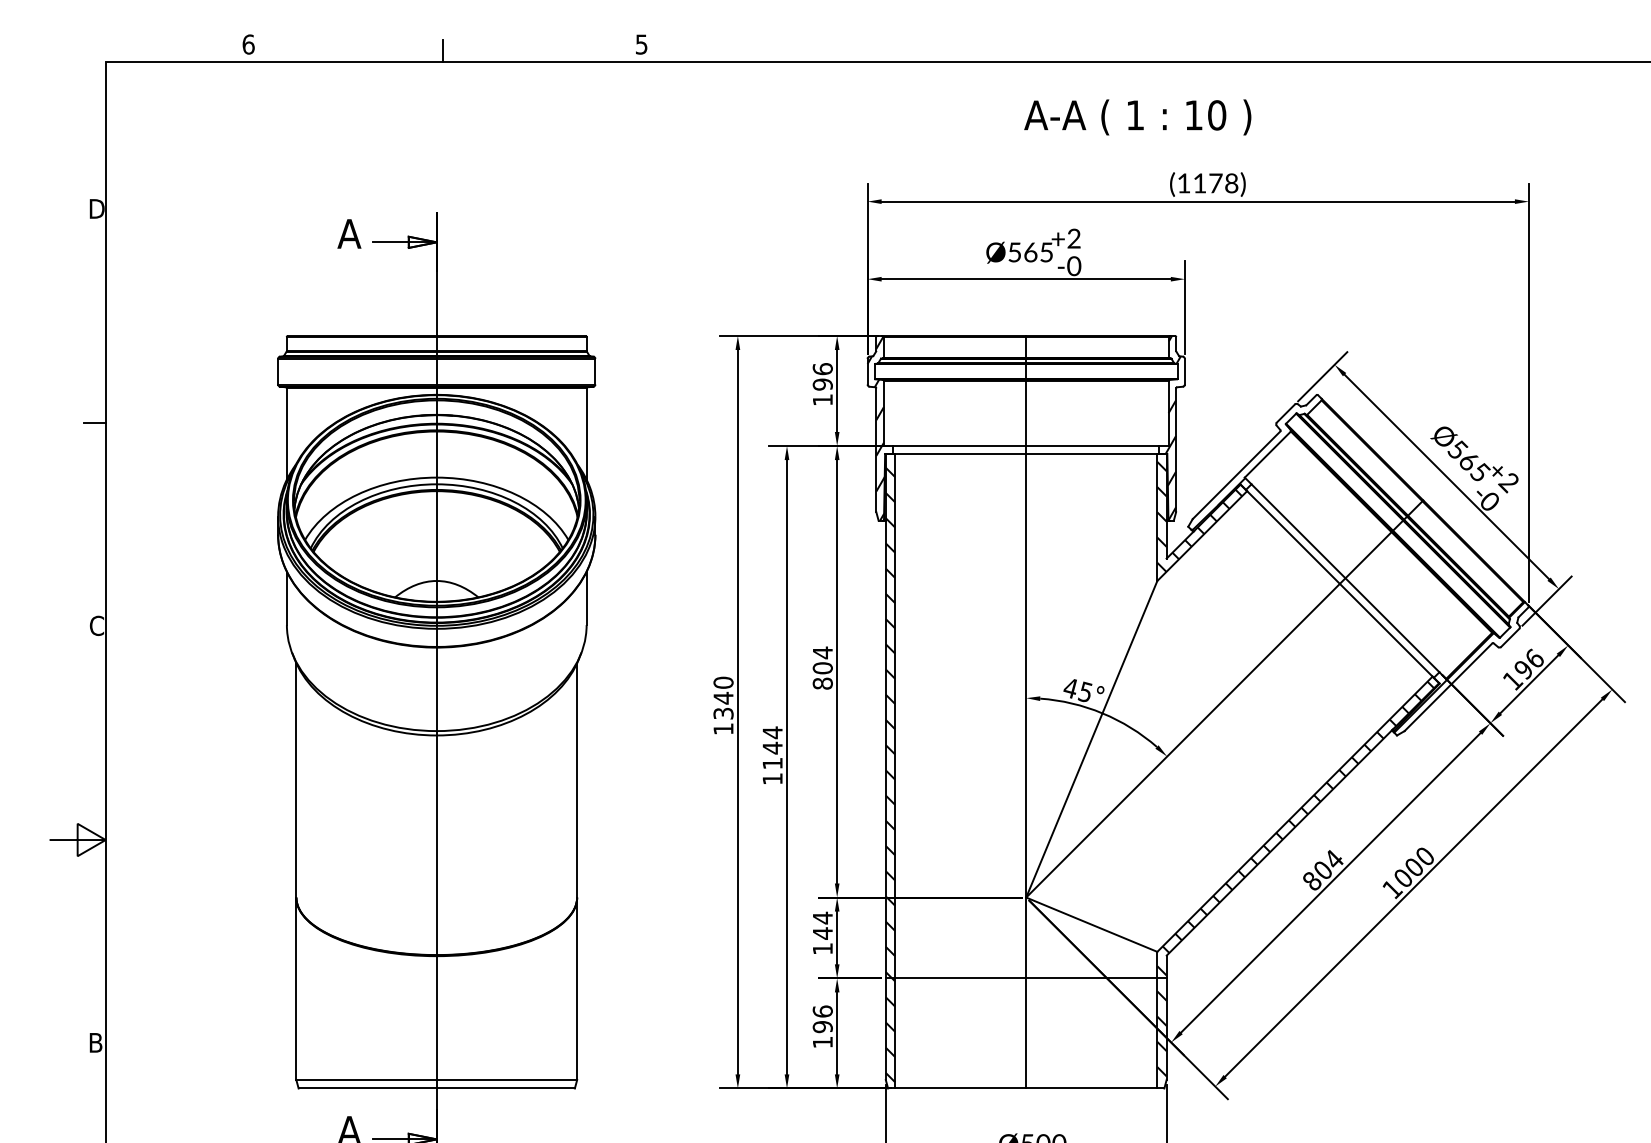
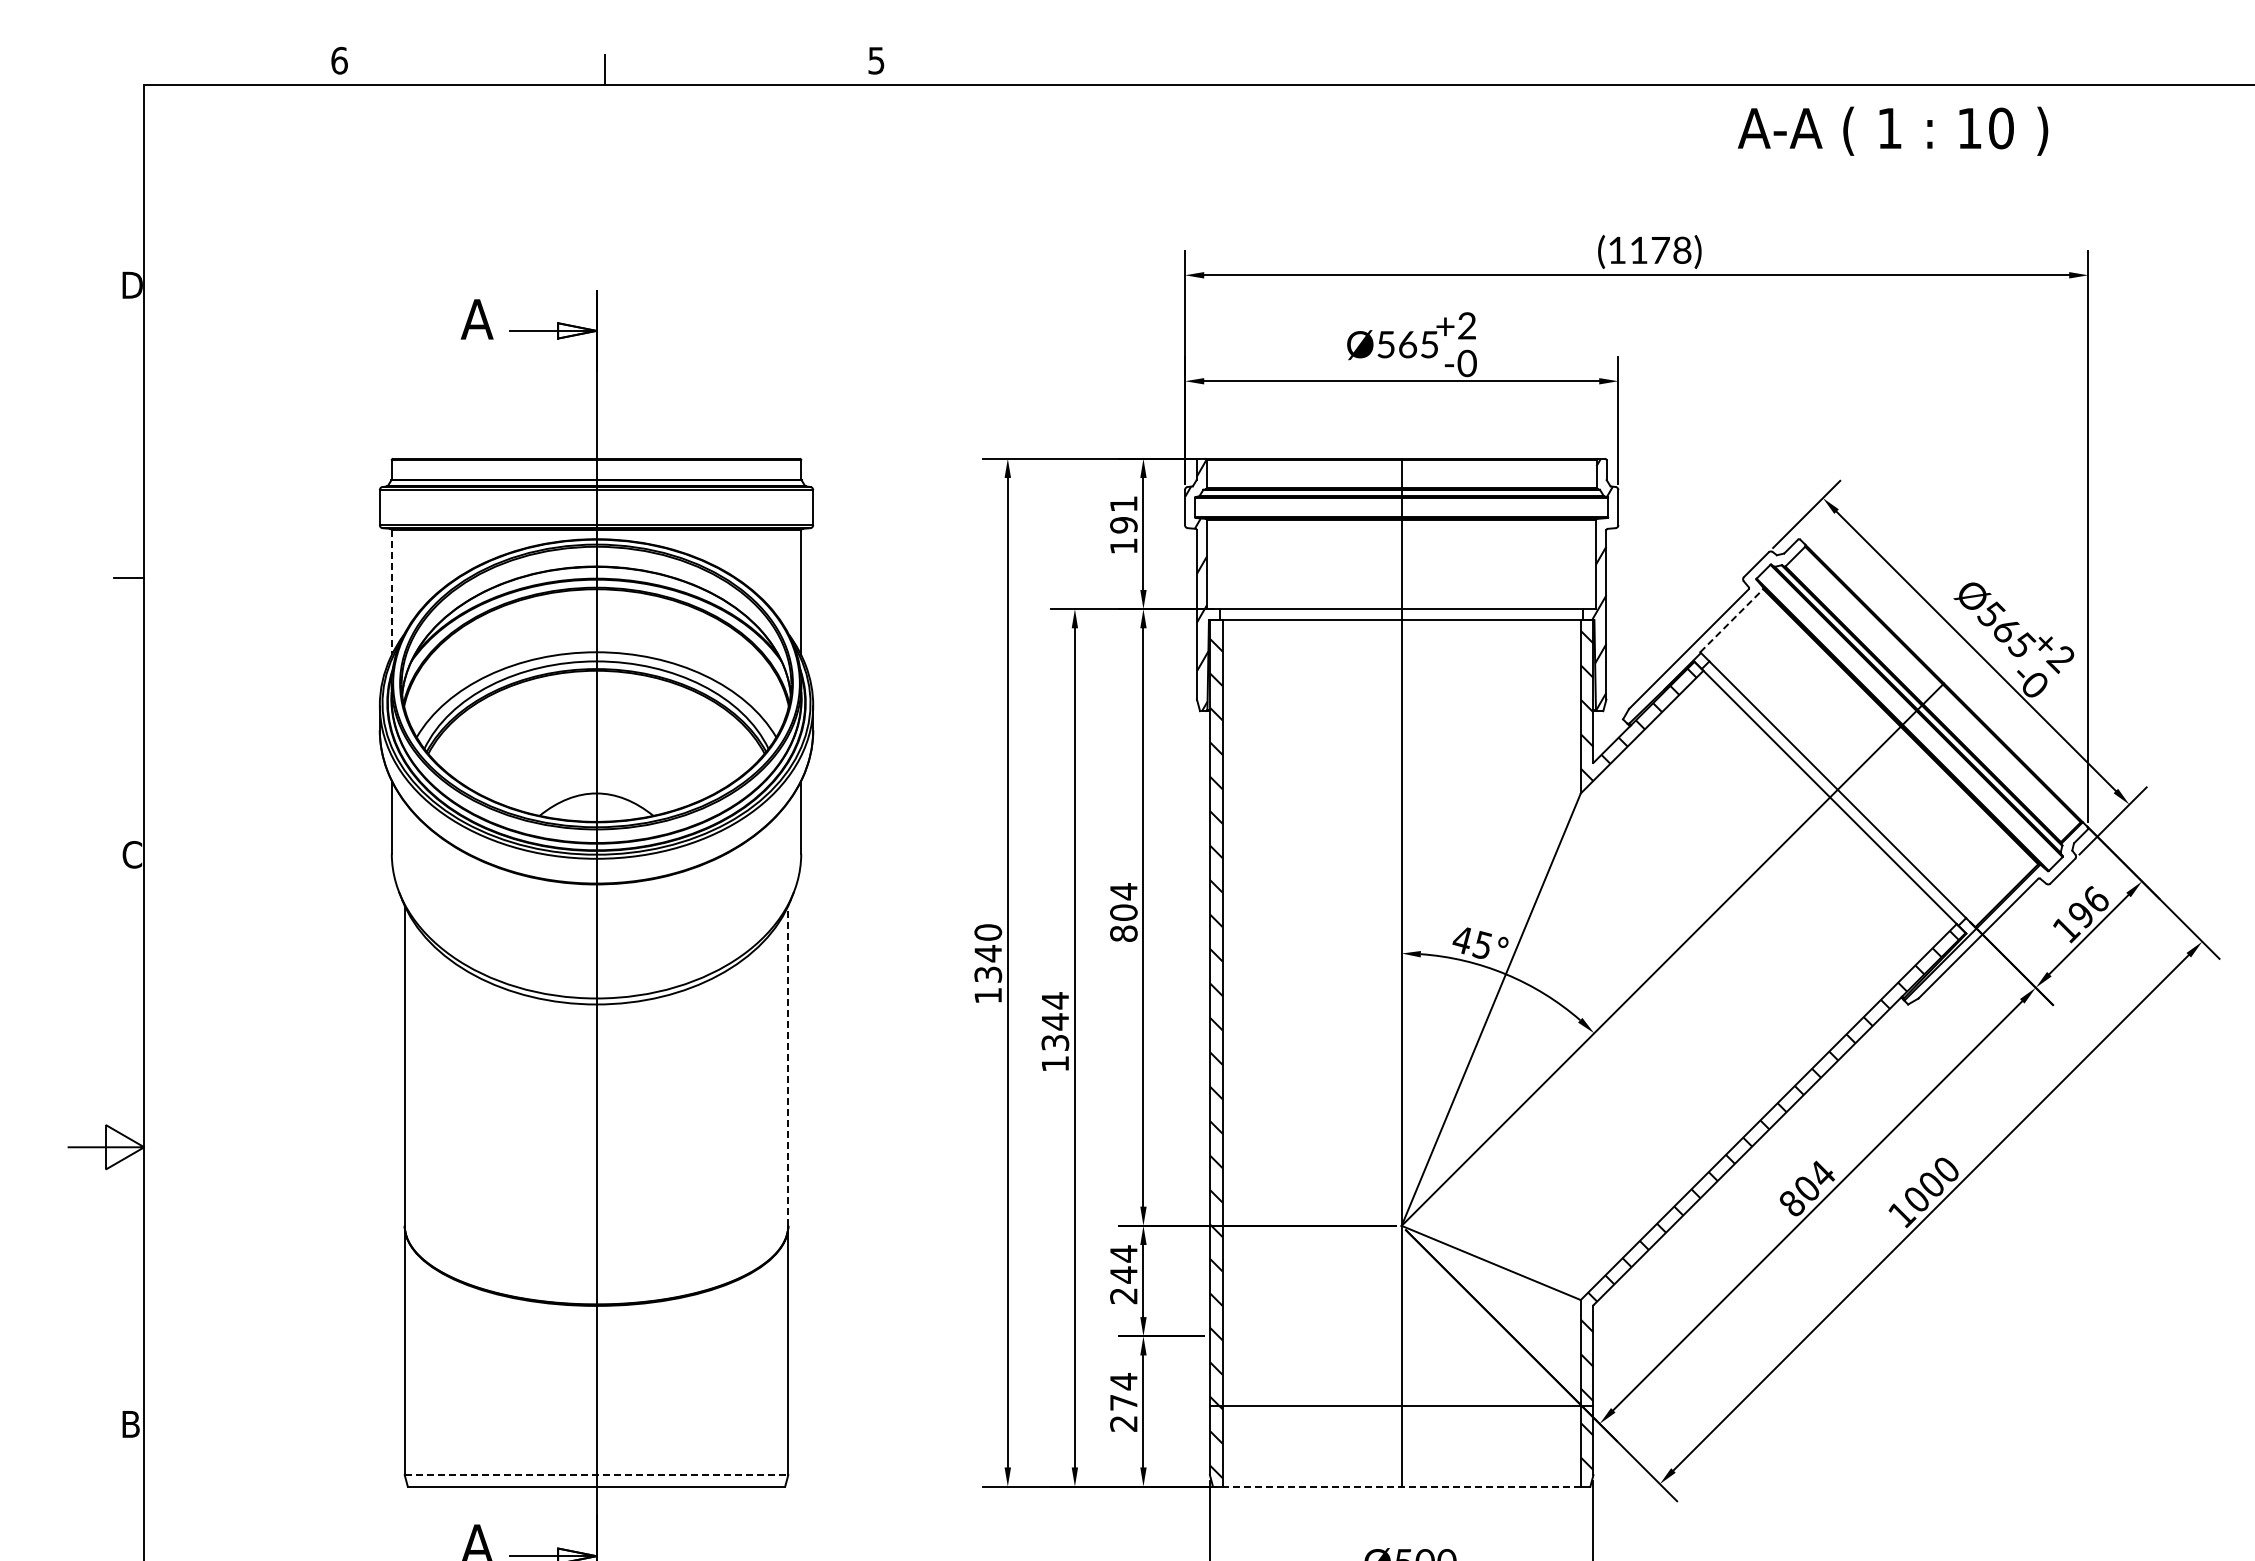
text: (1137, 116) -> (1892, 130), moved
text: (822, 368) -> (1123, 503), 196 -> 191
line: (286, 434) -> (391, 593), solid -> dashed
line: (1267, 454) -> (1731, 620), solid -> dashed
text: (772, 763) -> (1055, 1042), 1144 -> 1344
line: (577, 780) -> (788, 1065), solid -> dashed
text: (822, 949) -> (1123, 1296), 144 -> 244
line: (1026, 978) -> (1401, 1406), moved
text: (822, 1026) -> (1123, 1402), 196 -> 274
line: (436, 1080) -> (596, 1475), solid -> dashed
line: (1026, 1088) -> (1401, 1486), solid -> dashed

